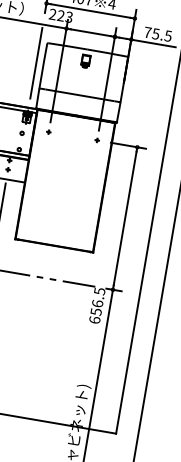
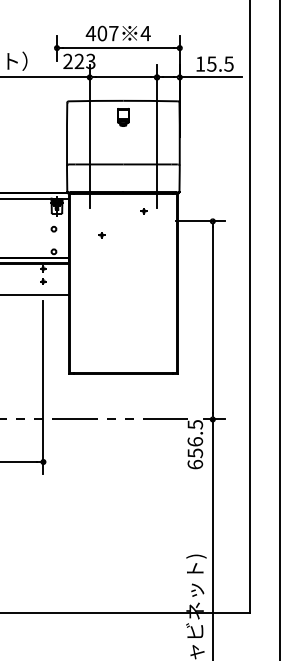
text: (147, 32) -> (200, 63), 75.5 -> 15.5
line: (36, 63) -> (57, 131), removed
part: (48, 132) -> (101, 235), moved
part: (96, 140) -> (143, 211), moved

